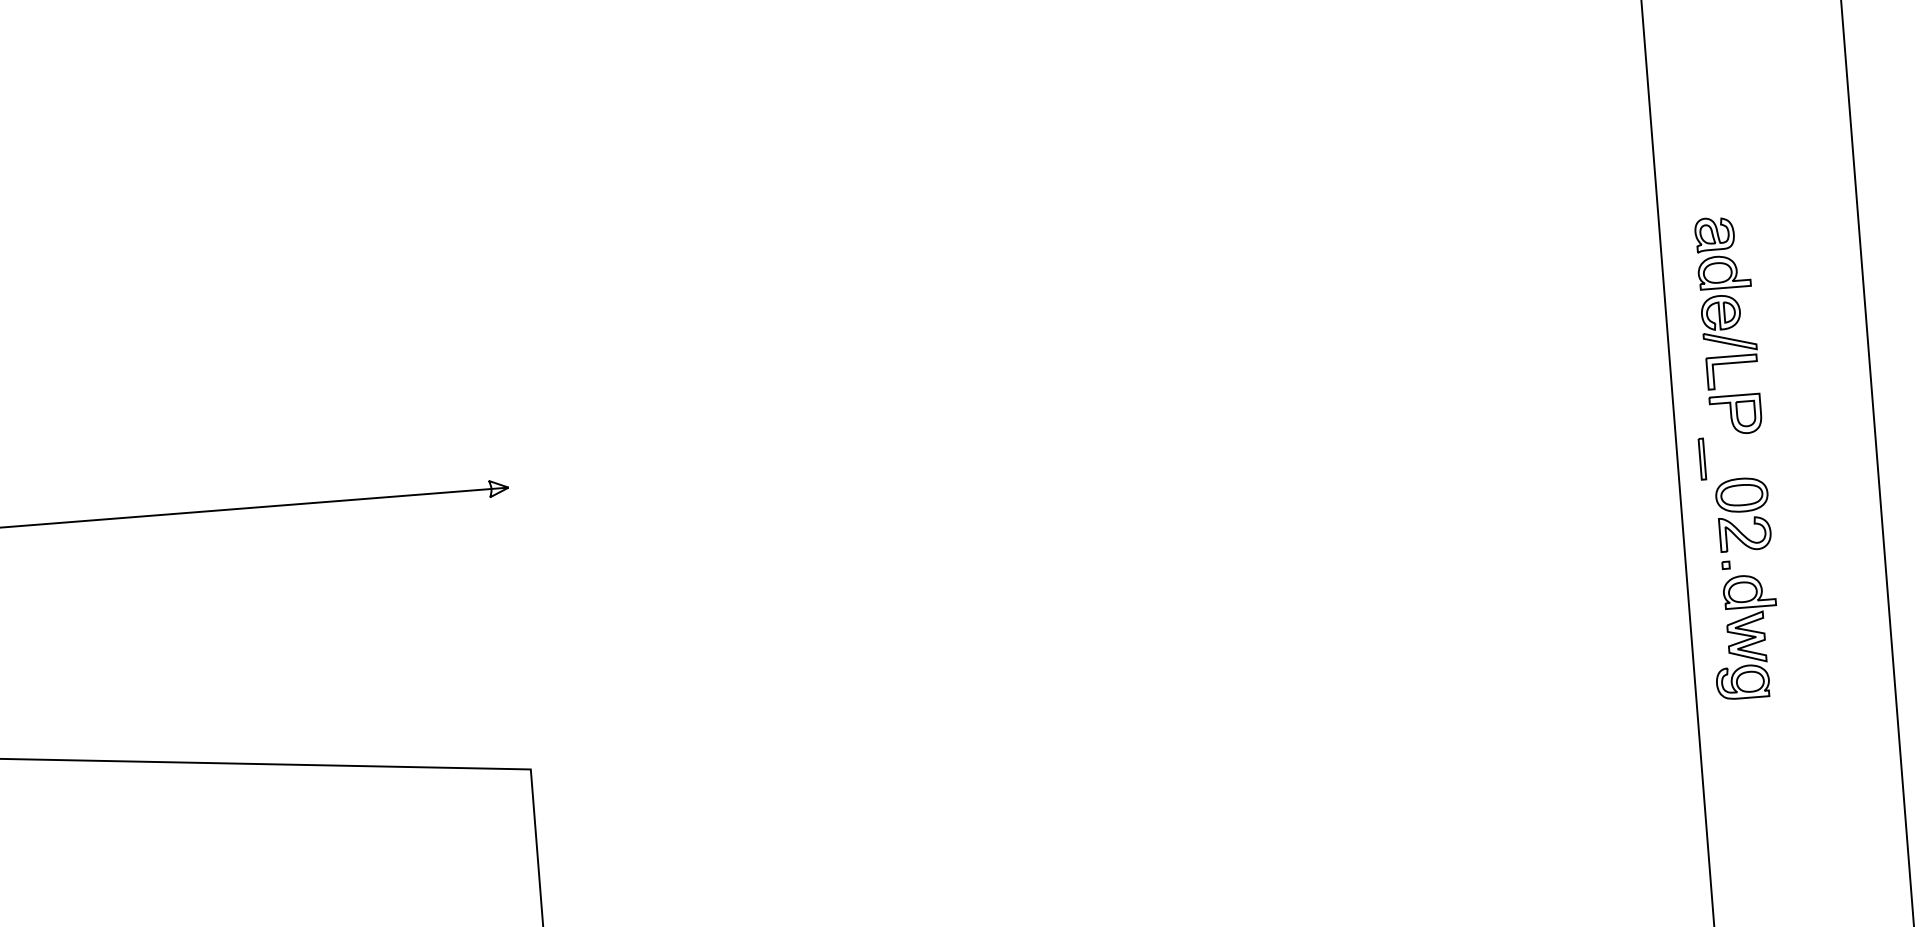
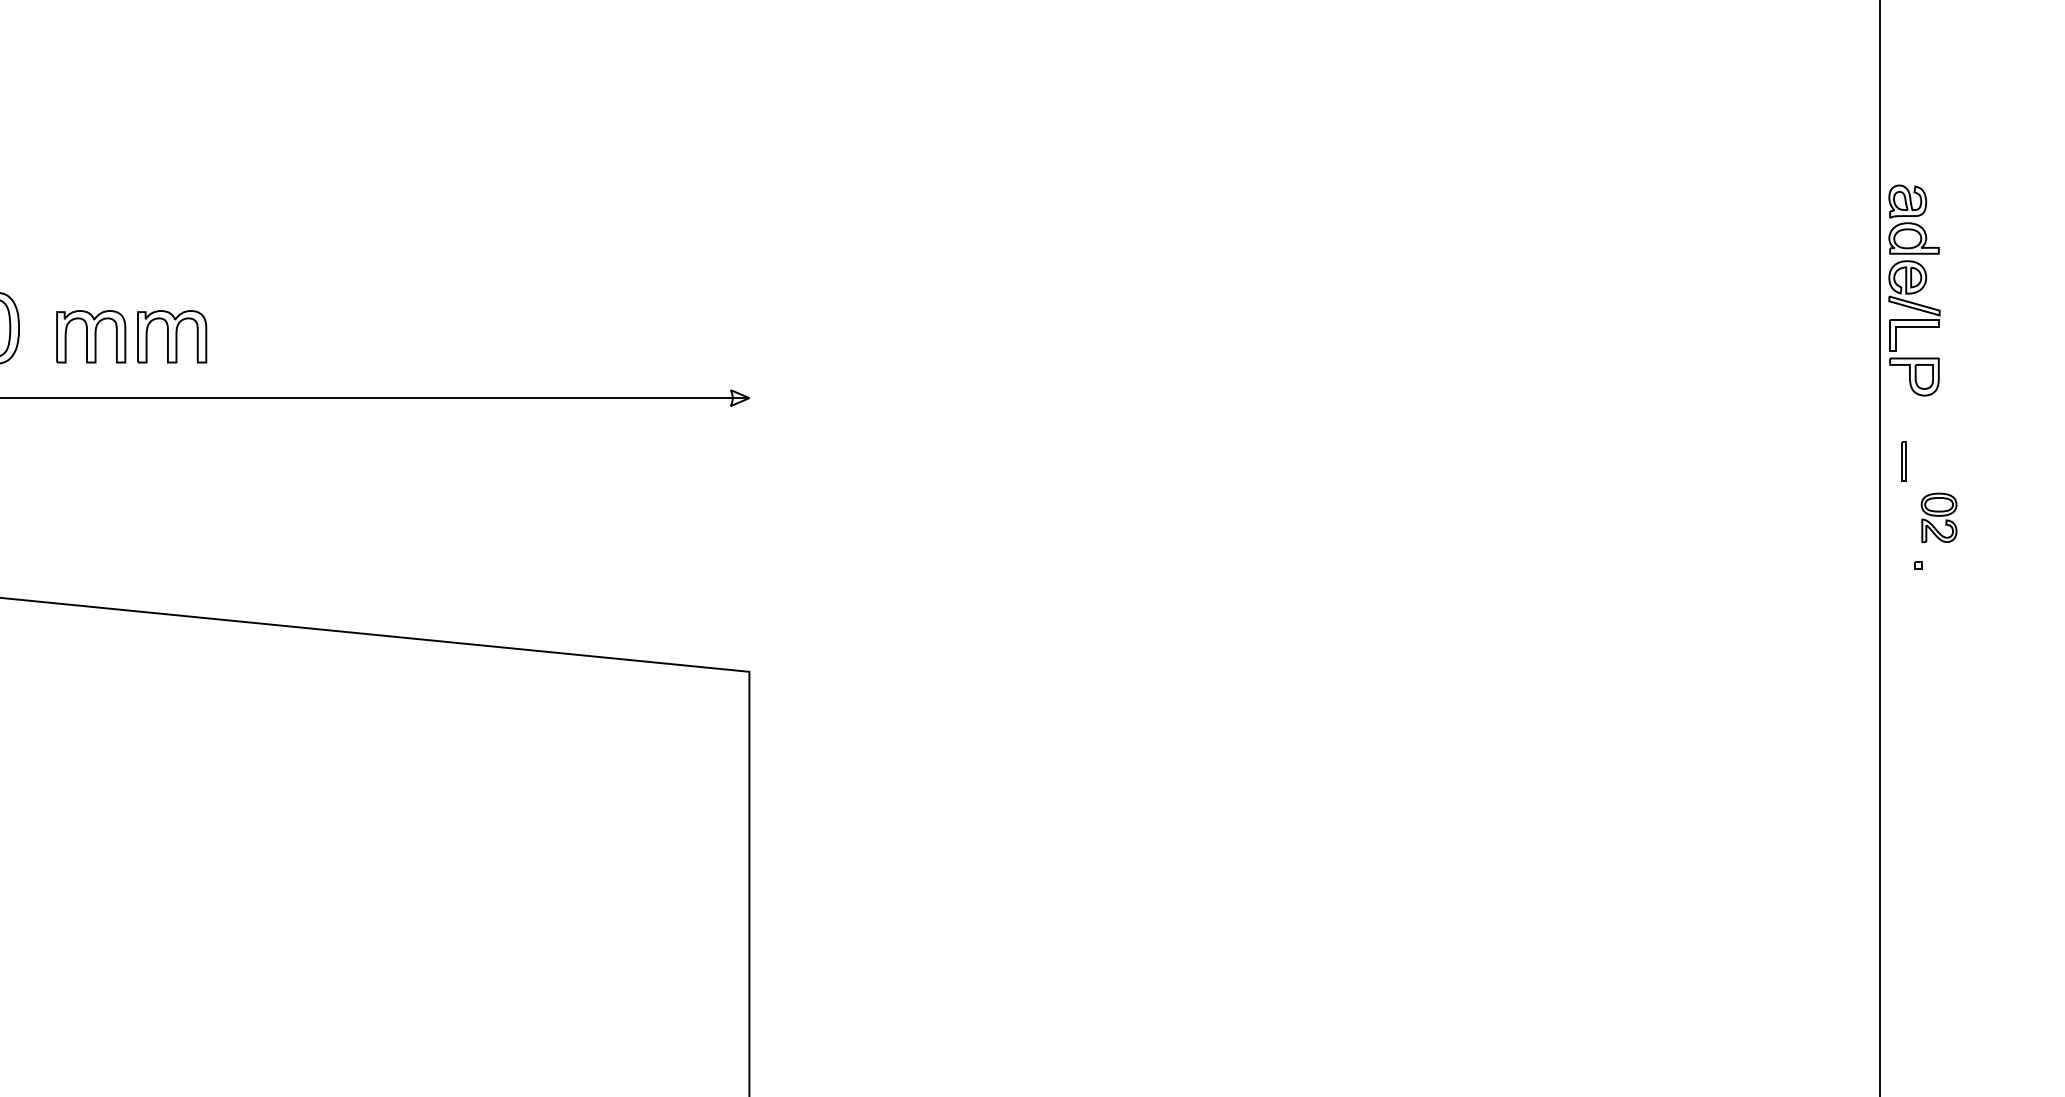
part: (1728, 325) -> (1914, 290), moved
part: (1742, 514) -> (1938, 517), size x0.7
part: (1745, 637) -> (1931, 636), removed

